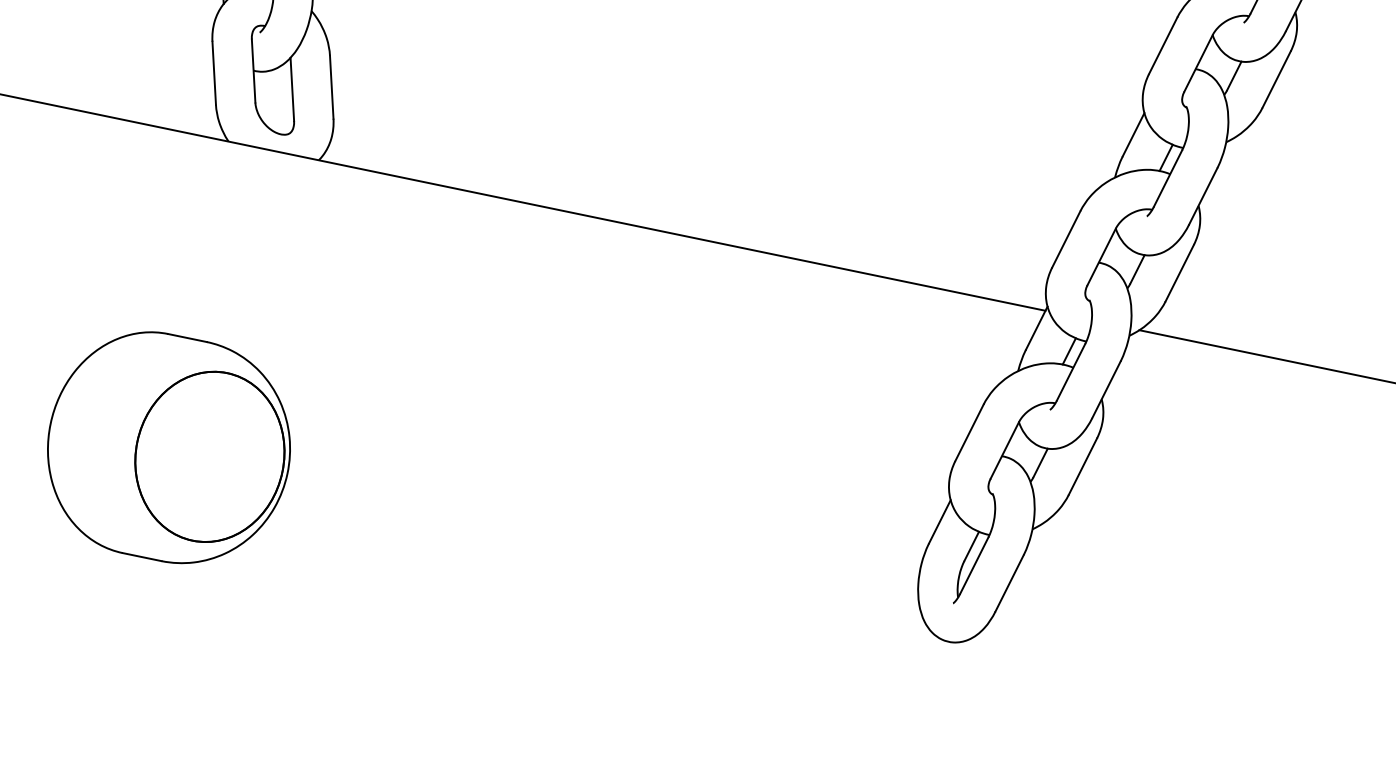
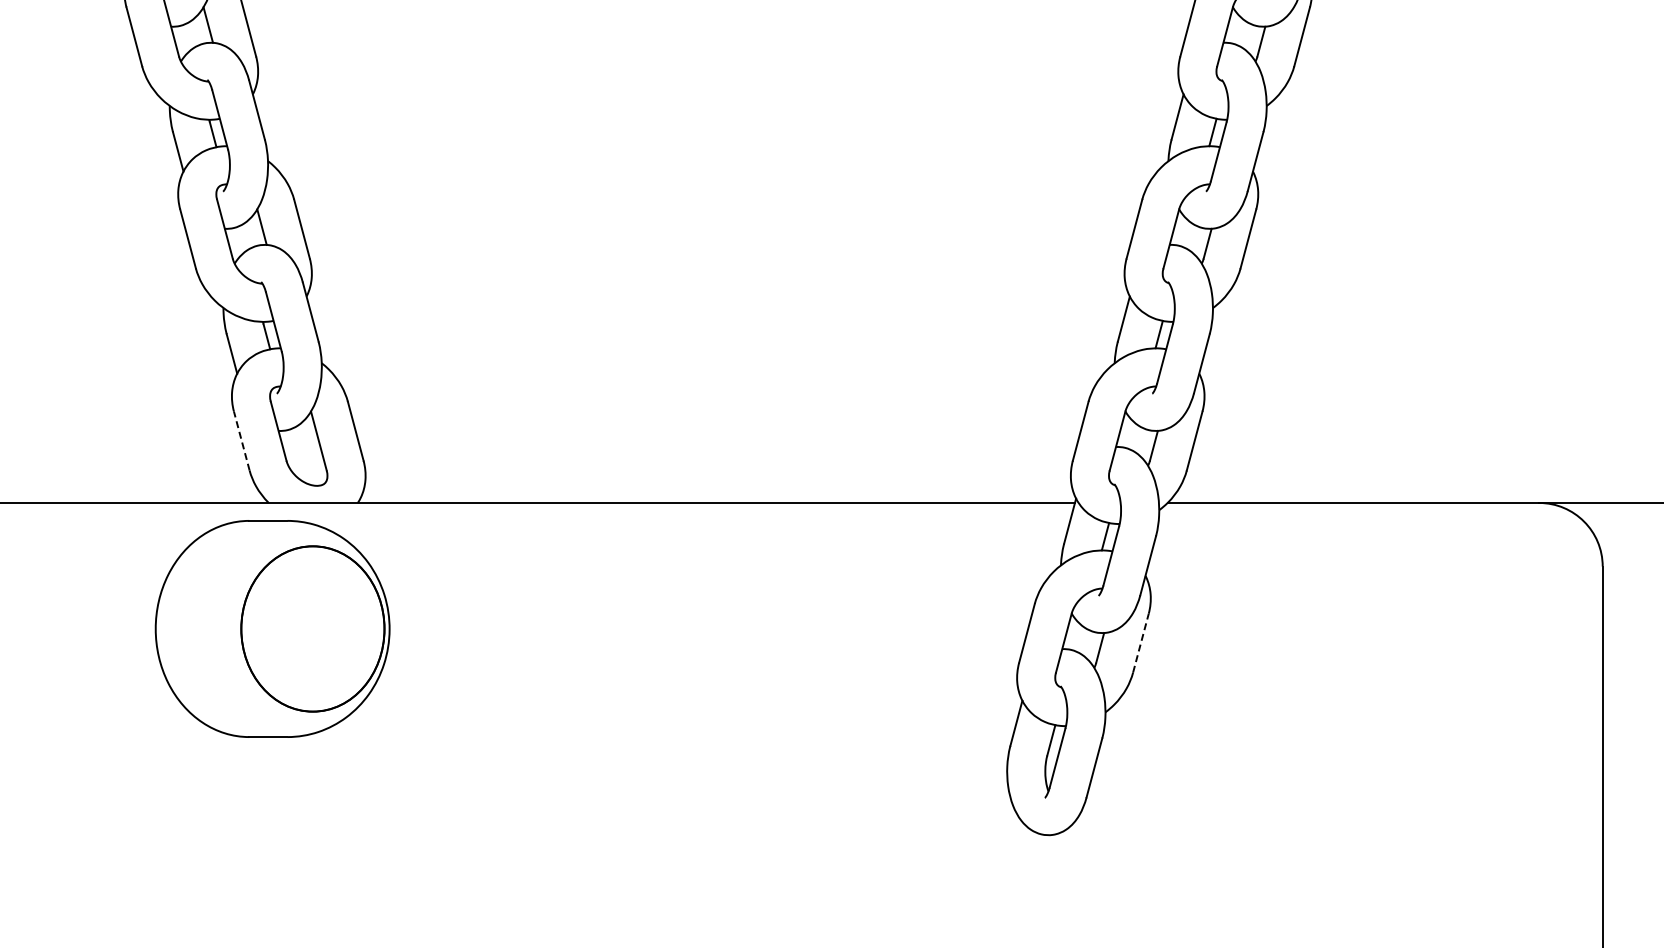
line: (214, 72) -> (241, 440), solid -> dashed
part: (169, 447) -> (272, 628), moved
line: (1083, 466) -> (1141, 642), solid -> dashed

